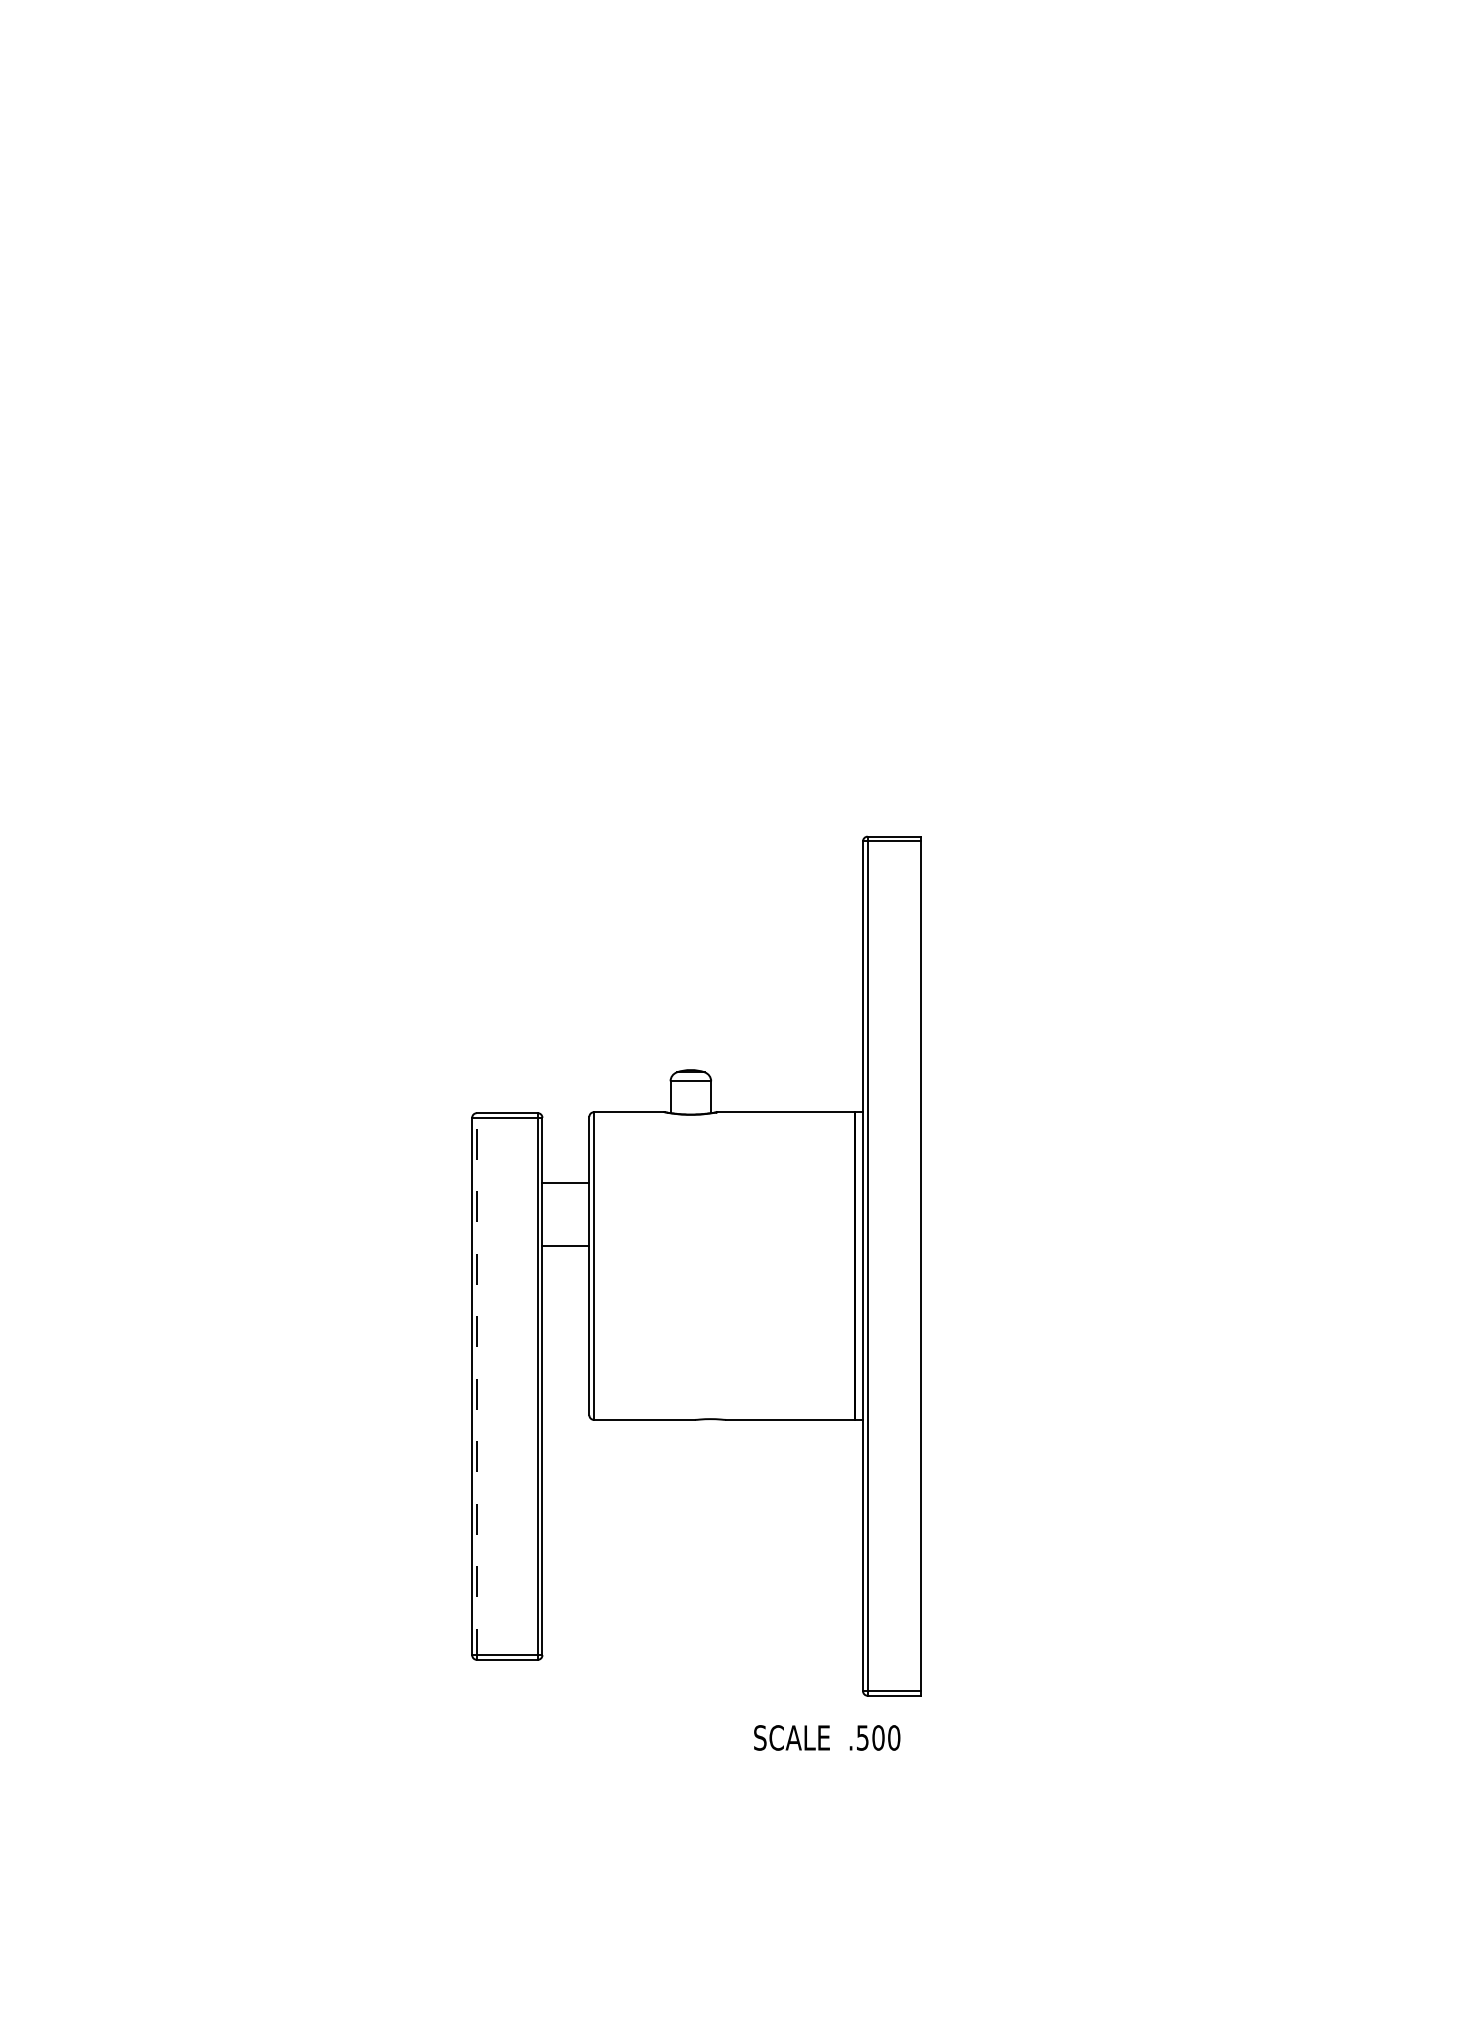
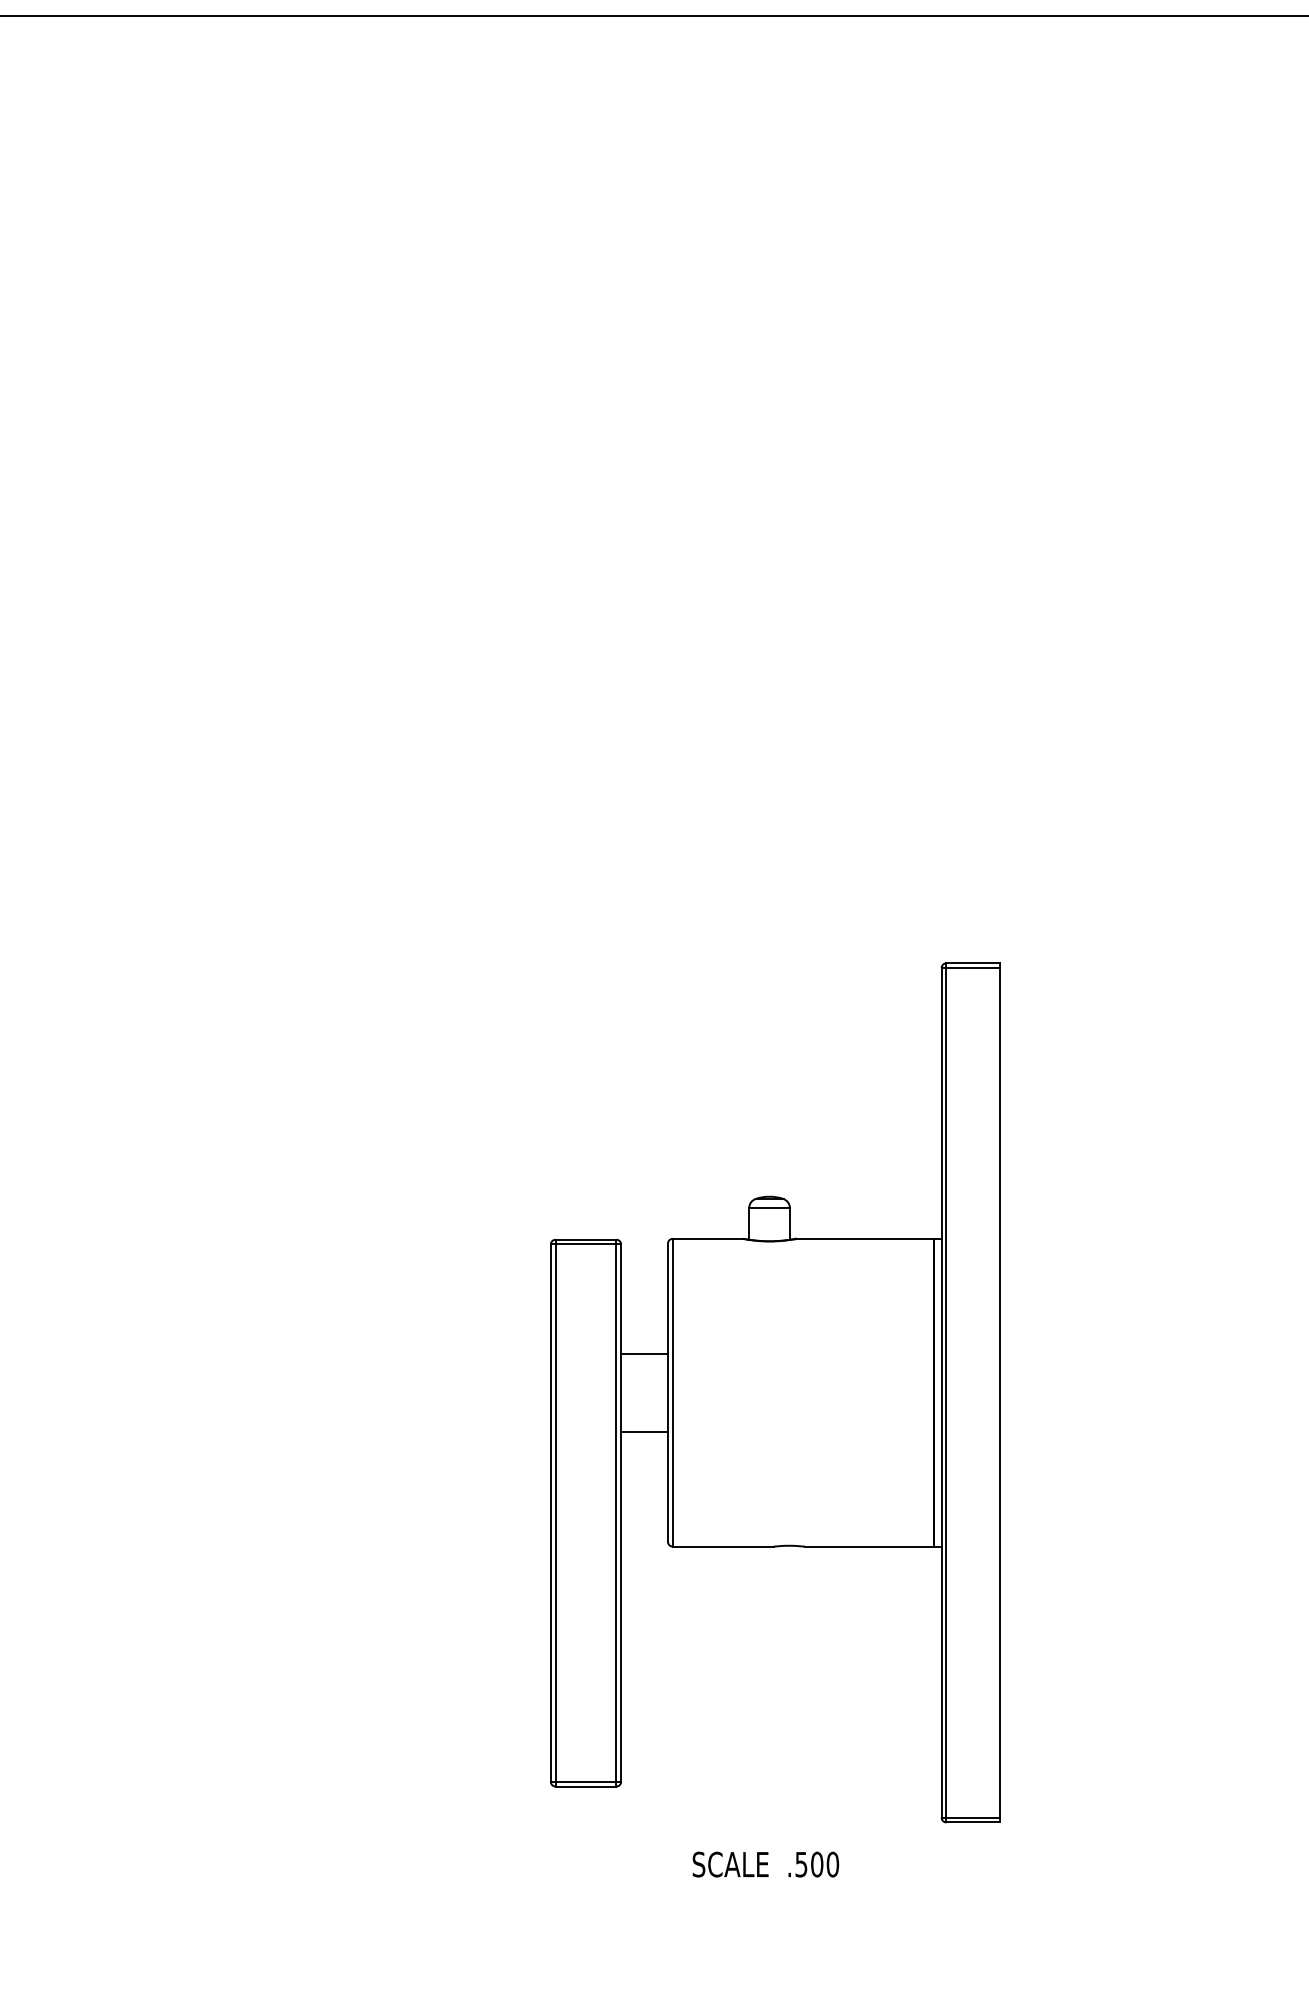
line: (565, 1183) -> (644, 1354), moved
line: (565, 1246) -> (644, 1432), moved
line: (476, 1386) -> (555, 1513), dashed -> solid
text: (827, 1737) -> (766, 1864), moved

